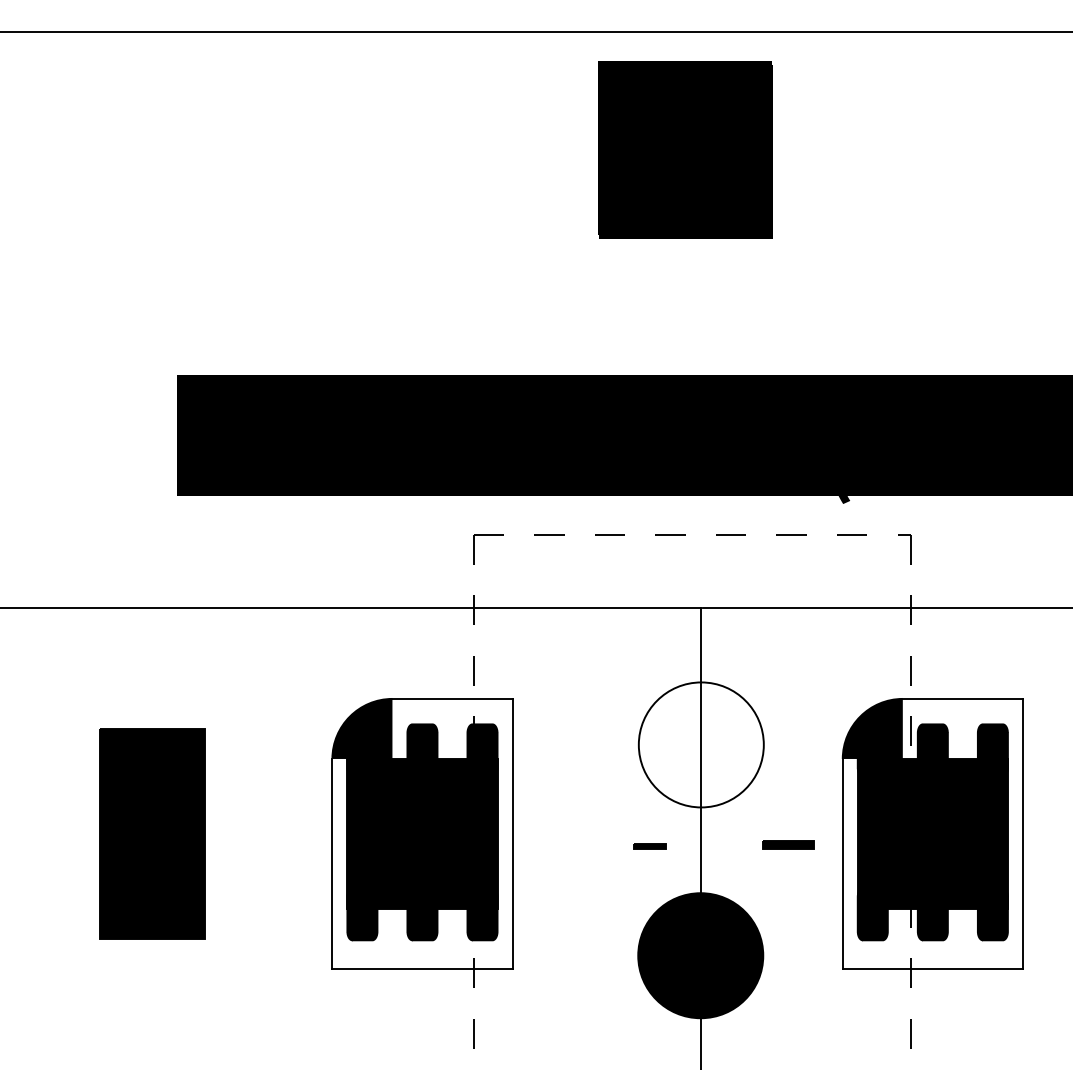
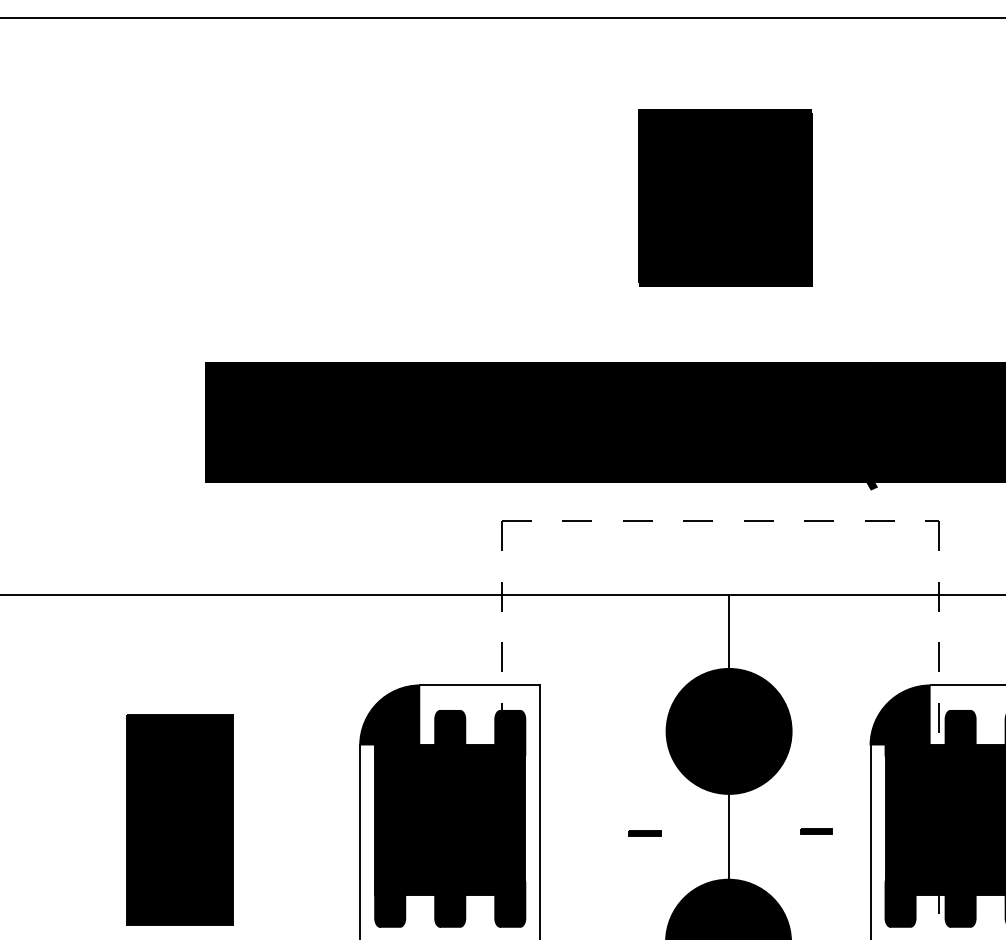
part: (685, 149) -> (725, 196), moved
fill: (700, 744) -> (728, 730), added
part: (788, 844) -> (816, 830), size x0.62
part: (649, 846) -> (644, 832), moved

